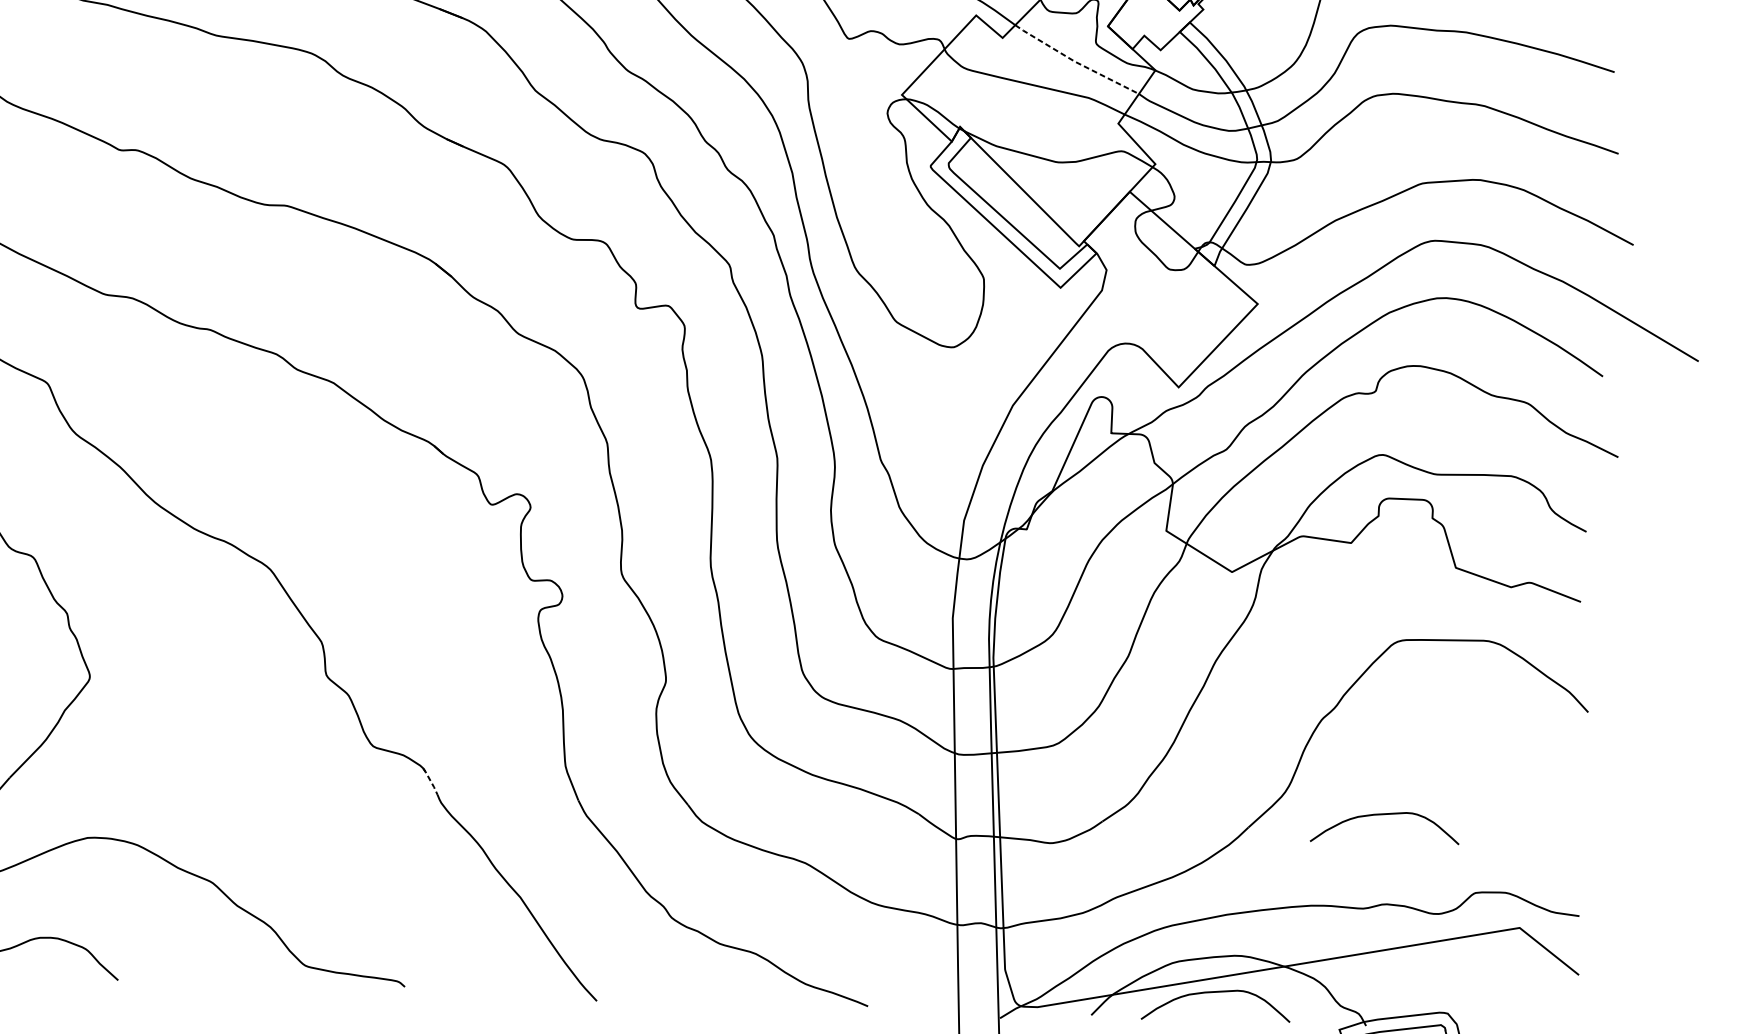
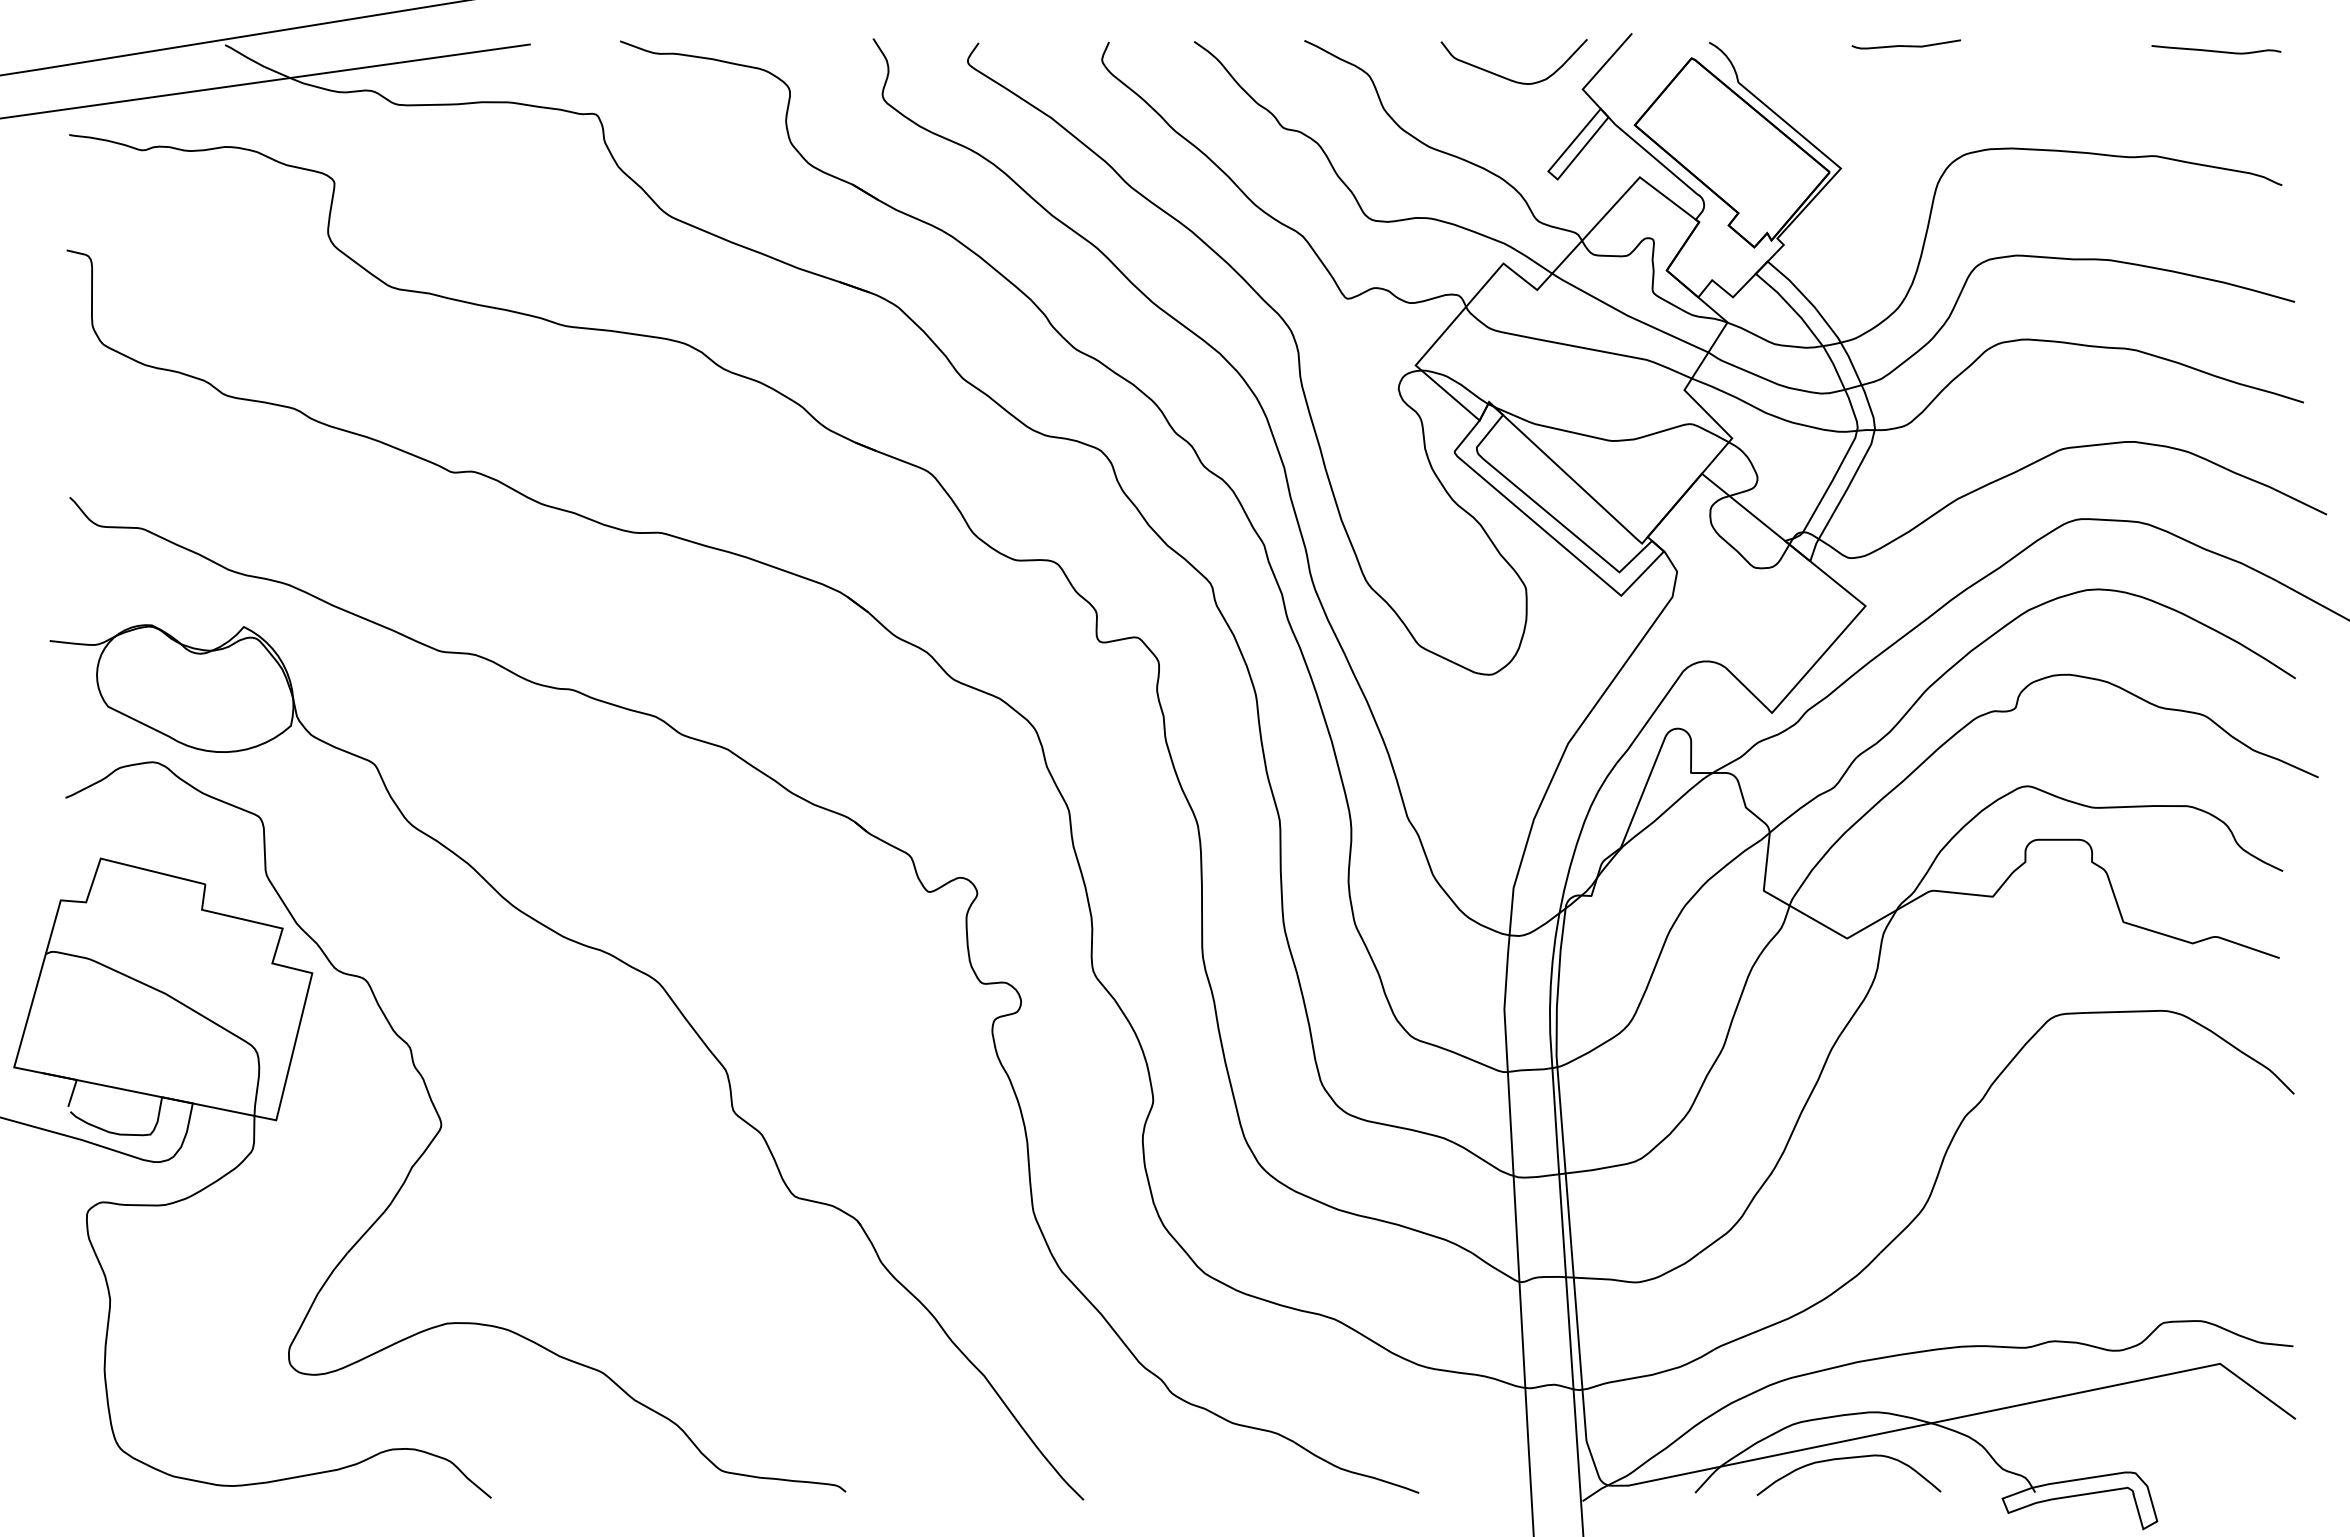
line: (1074, 61) -> (1627, 315), dashed -> solid
line: (430, 781) -> (867, 1237), dashed -> solid
curve: (1382, 815) -> (2045, 1231), removed

